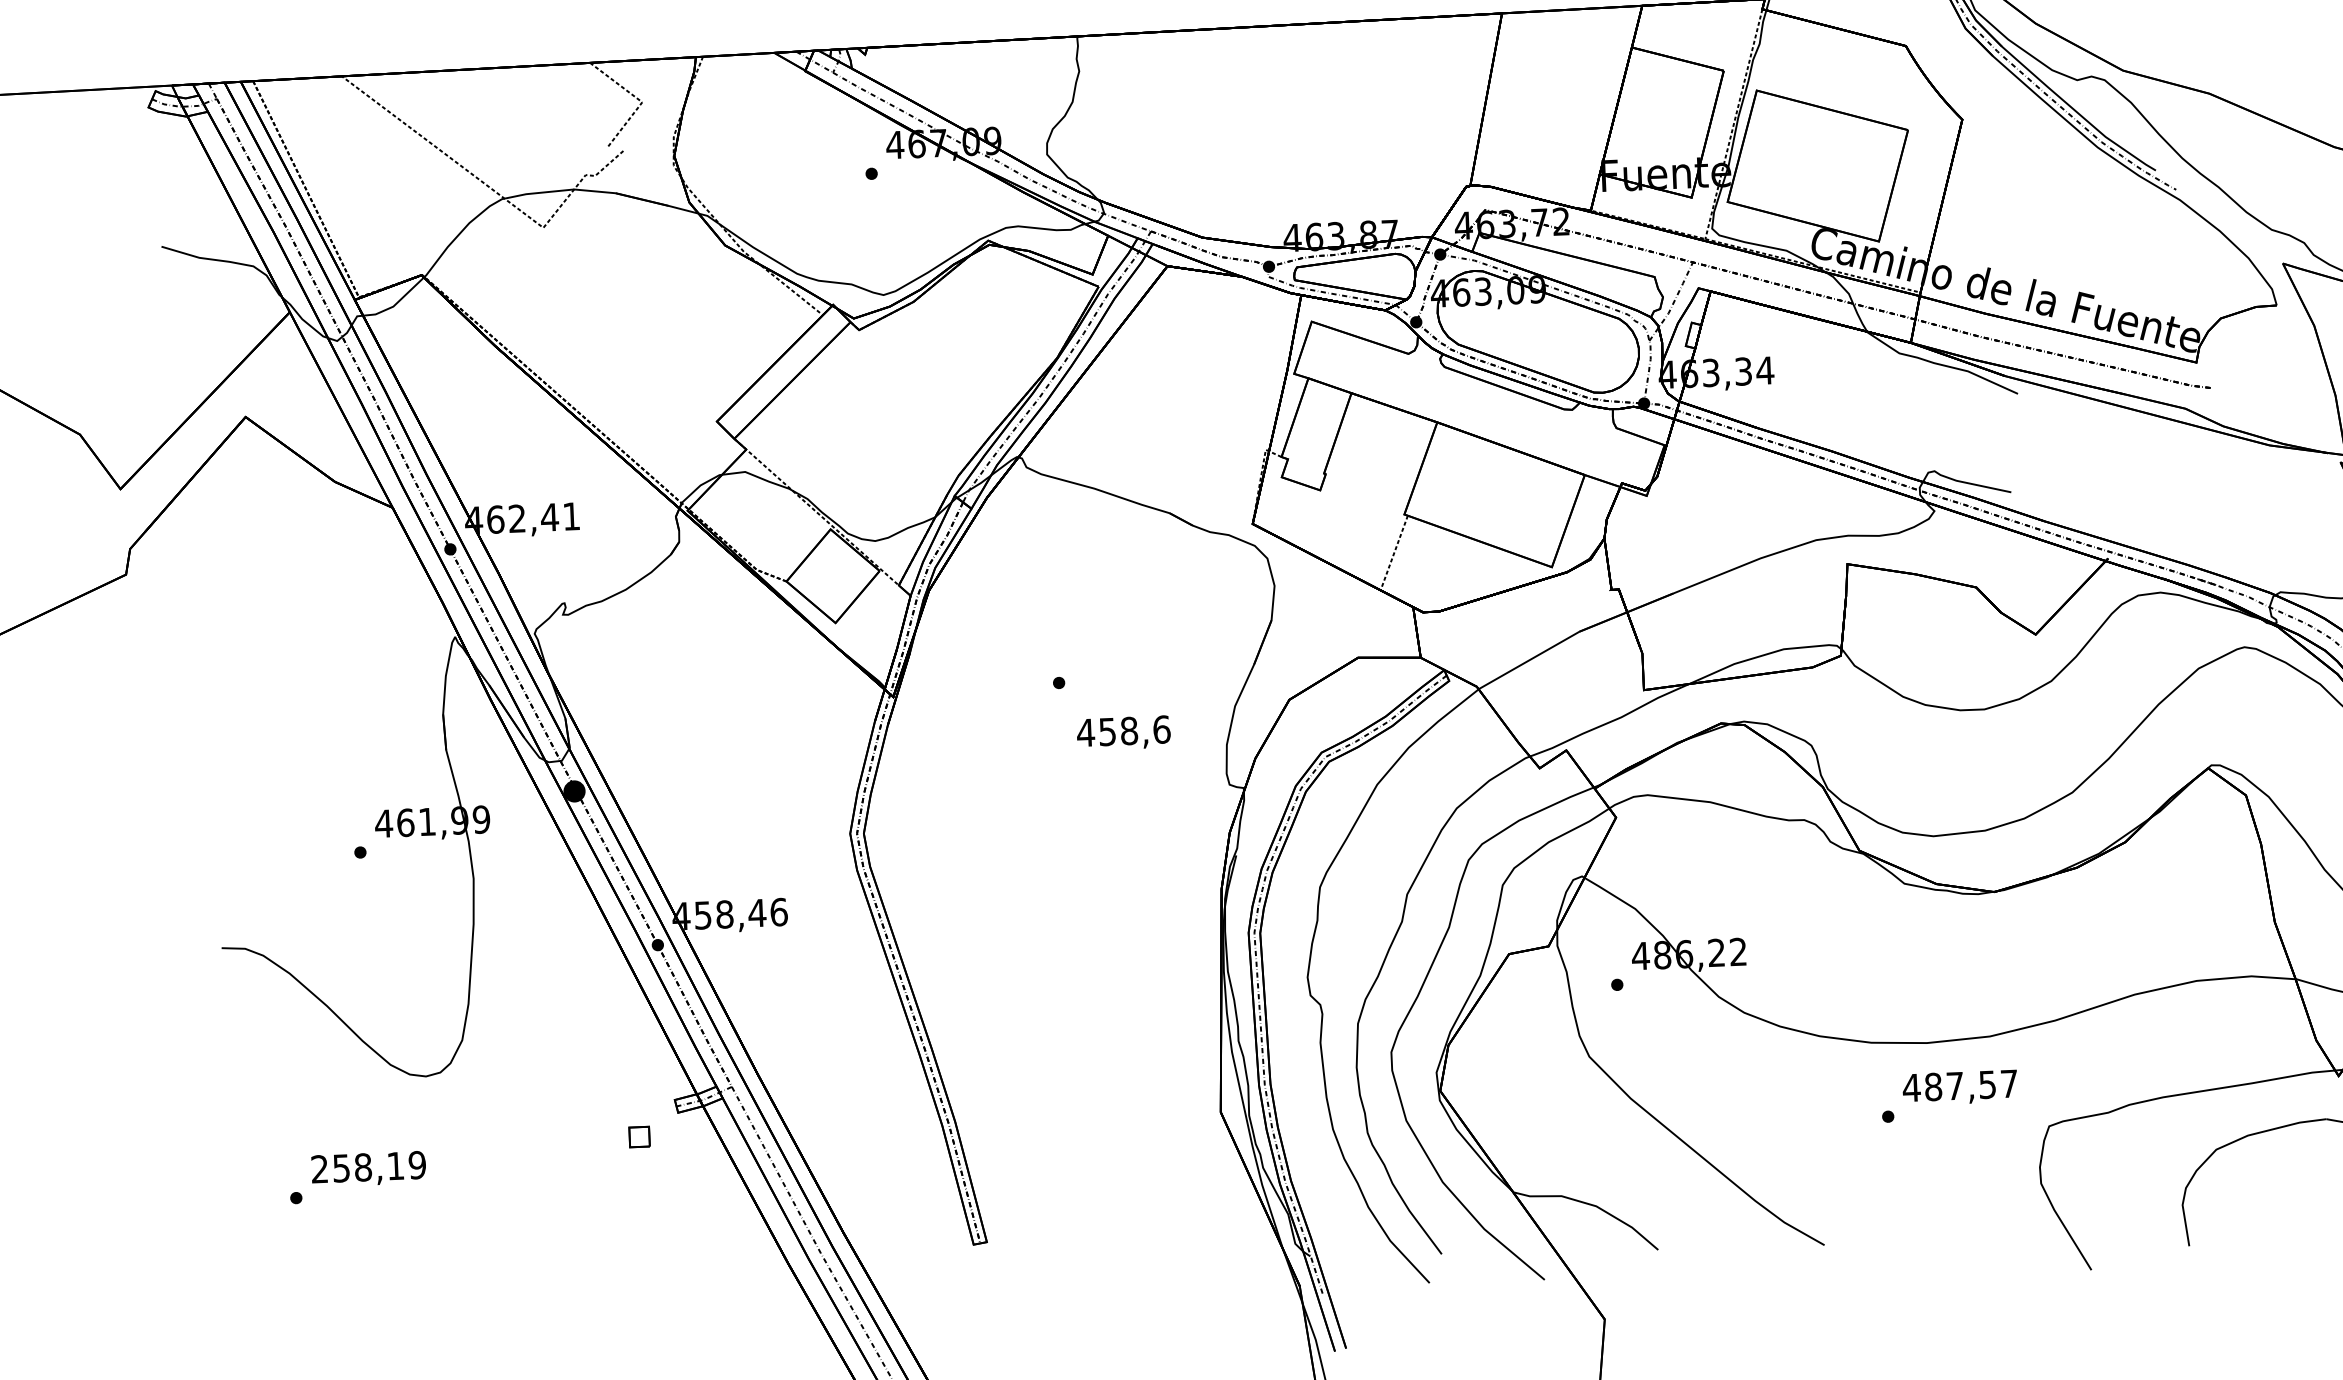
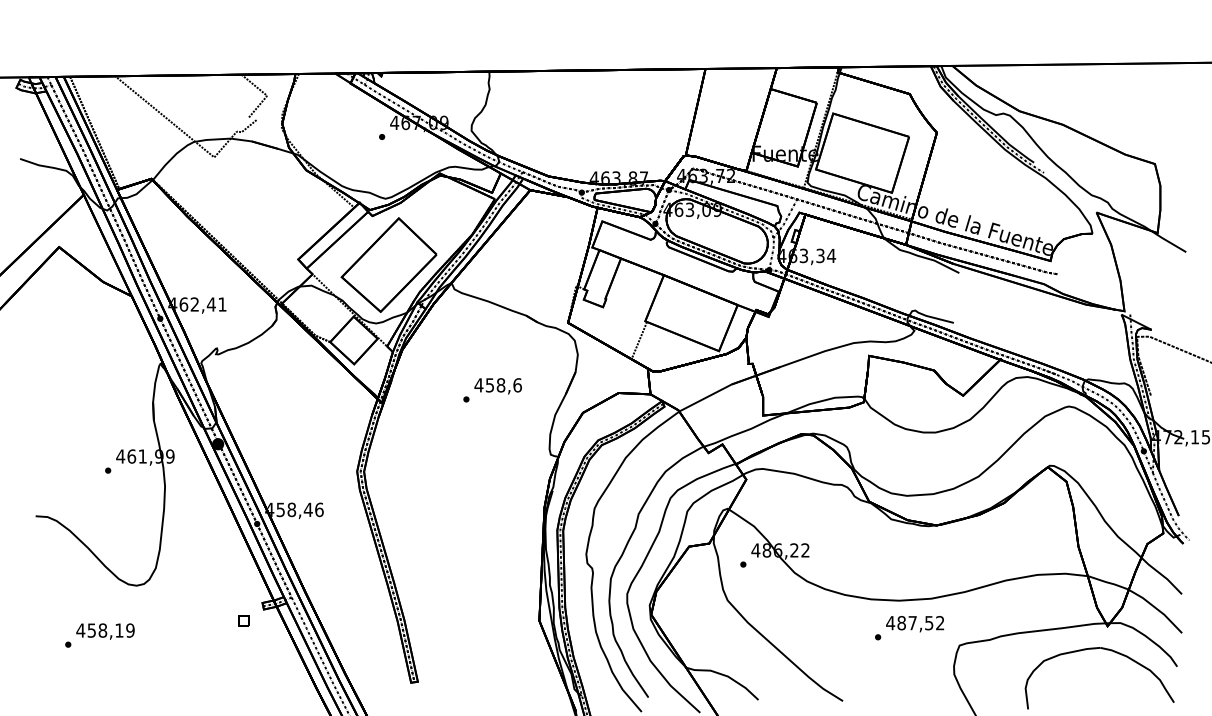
part: (894, 424) -> (388, 264), added
text: (1122, 733) -> (497, 386), moved
text: (2009, 1084) -> (940, 623), 487,57 -> 487,52
text: (319, 1169) -> (80, 630), 258,19 -> 458,19

